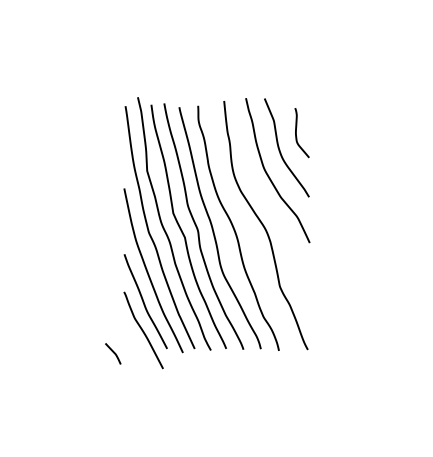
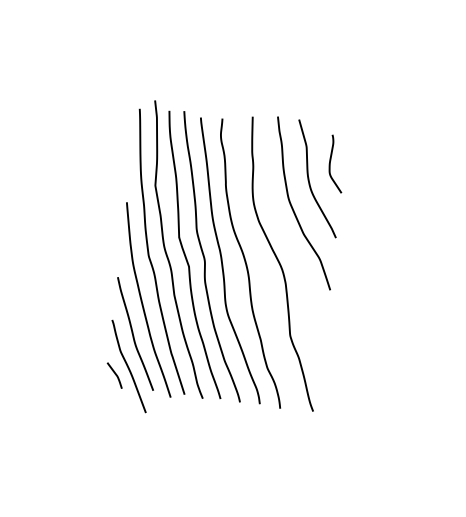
curve: (113, 353) -> (115, 375), moved

